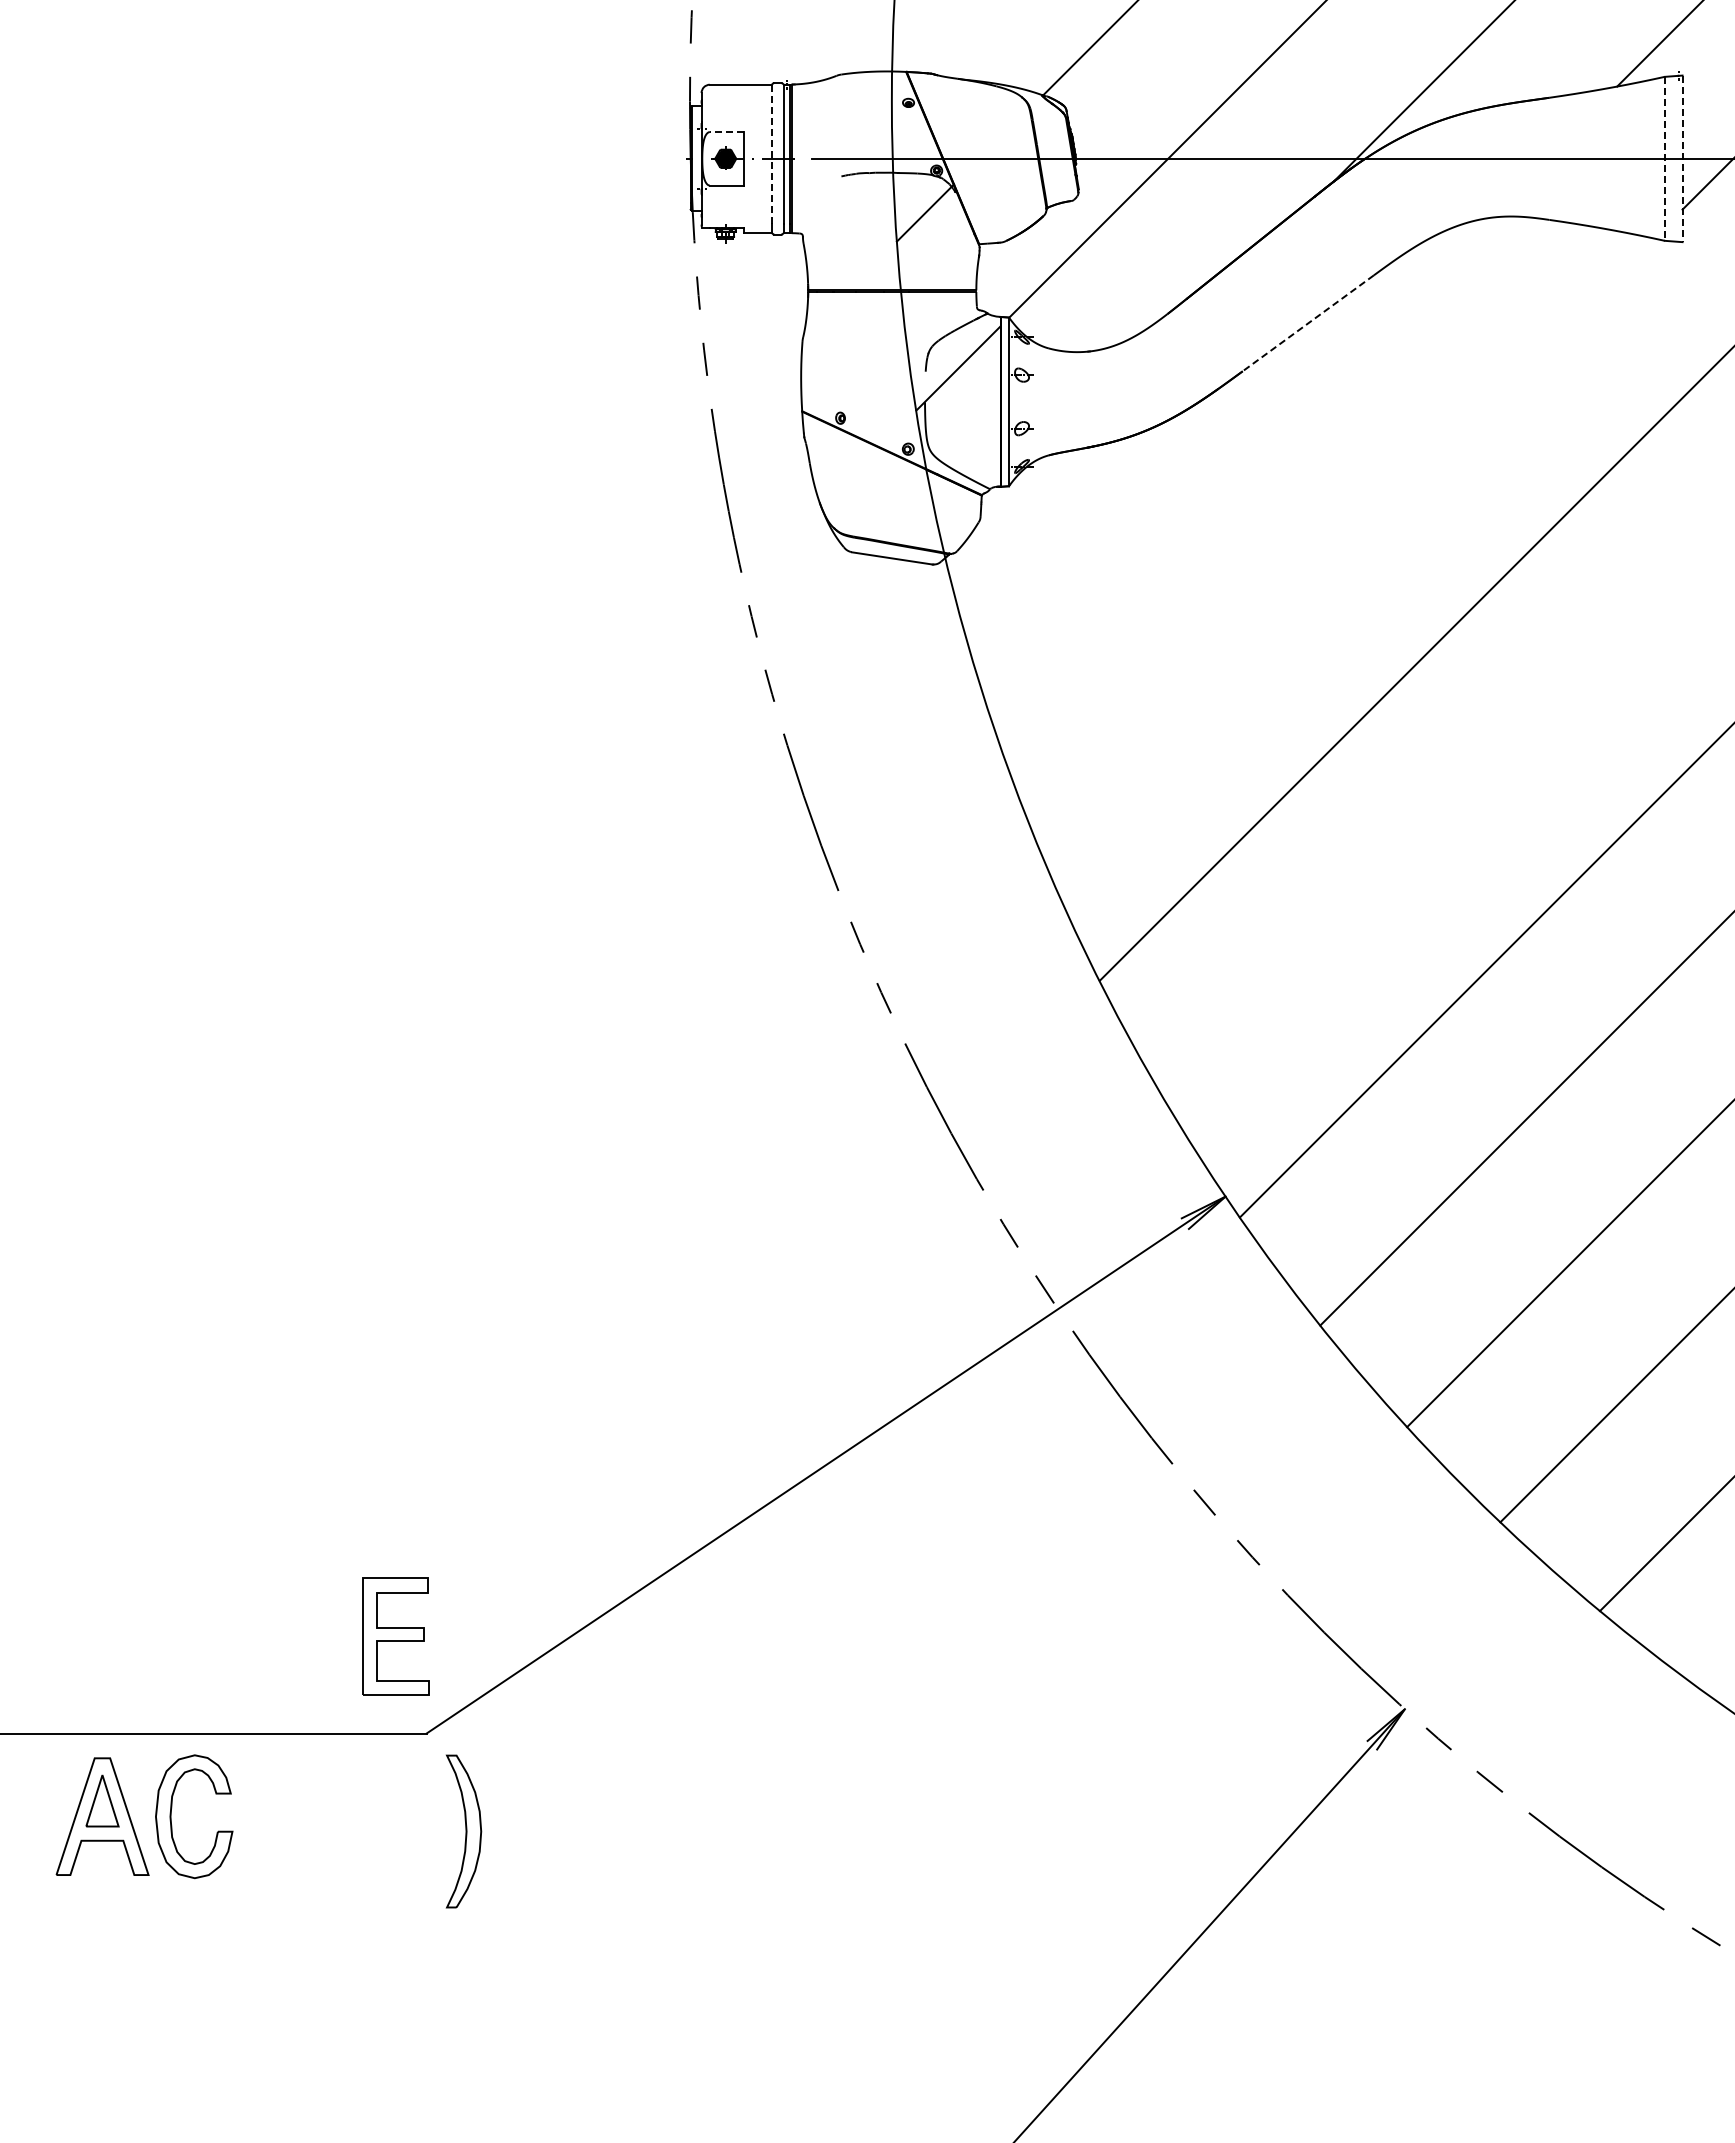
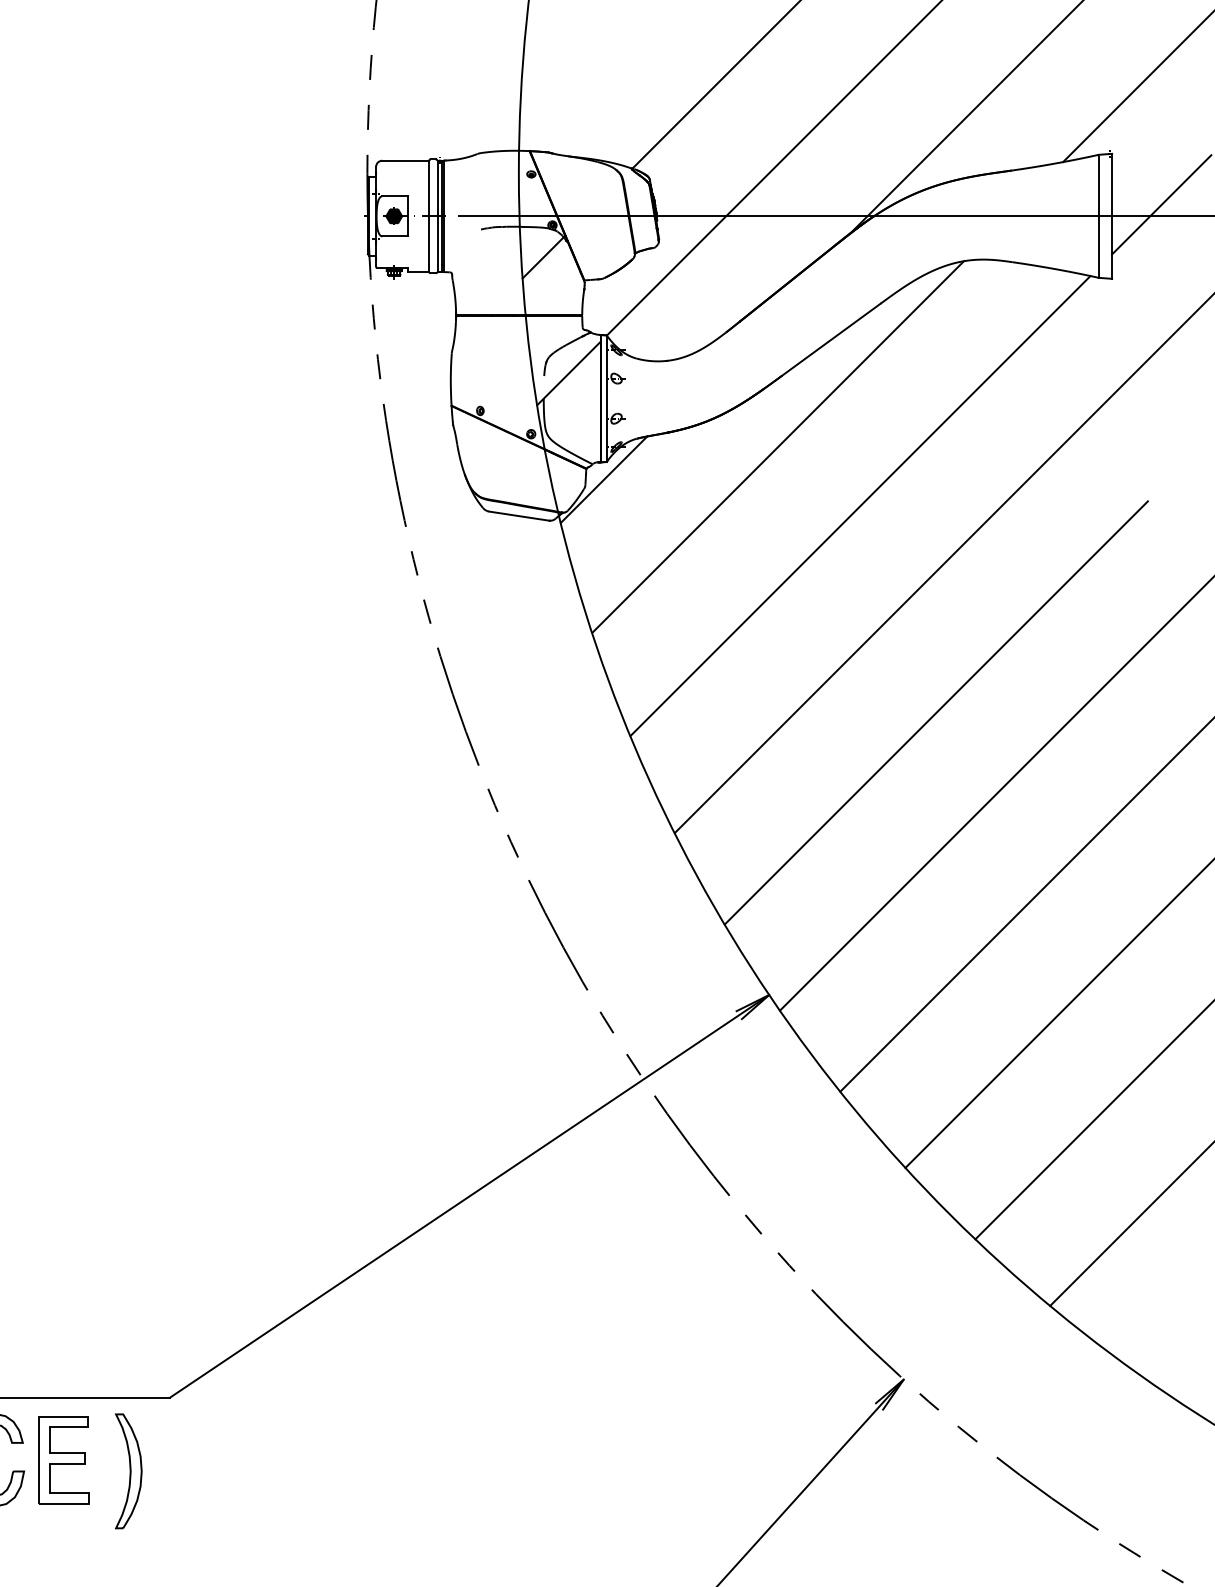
line: (726, 132) -> (394, 196), dashed -> solid
line: (771, 154) -> (428, 213), dashed -> solid
line: (1664, 158) -> (1098, 216), dashed -> solid
line: (1682, 159) -> (1112, 216), dashed -> solid
line: (1307, 323) -> (830, 339), dashed -> solid
line: (1237, 465) -> (778, 446), added
line: (1005, 509) -> (604, 479), added
line: (1346, 544) -> (859, 505), added
line: (1448, 820) -> (936, 712), added
part: (395, 1636) -> (63, 1460), moved
part: (463, 1831) -> (128, 1471), moved

